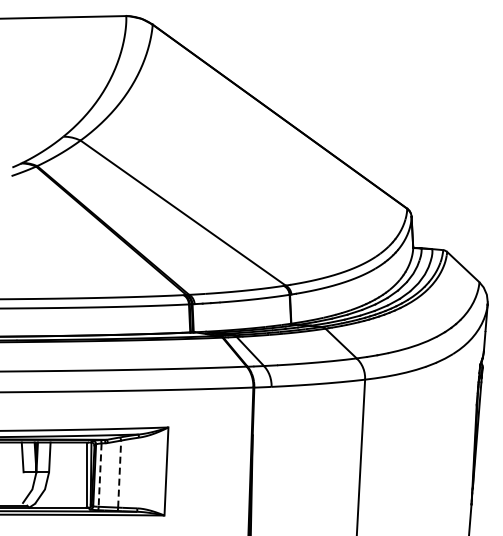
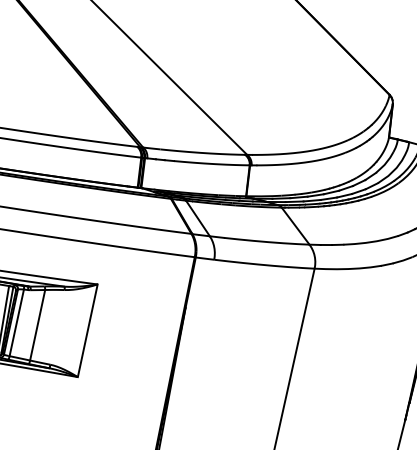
line: (119, 474) -> (37, 325), dashed -> solid
line: (100, 475) -> (17, 323), dashed -> solid

